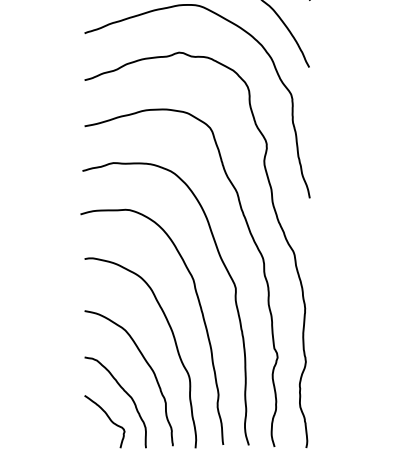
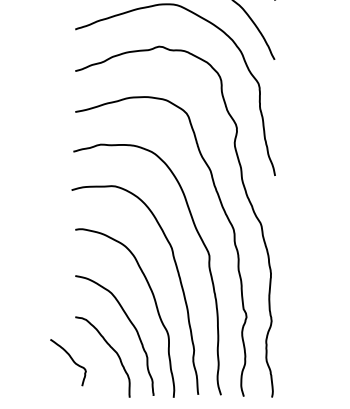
curve: (107, 417) -> (70, 358), moved

